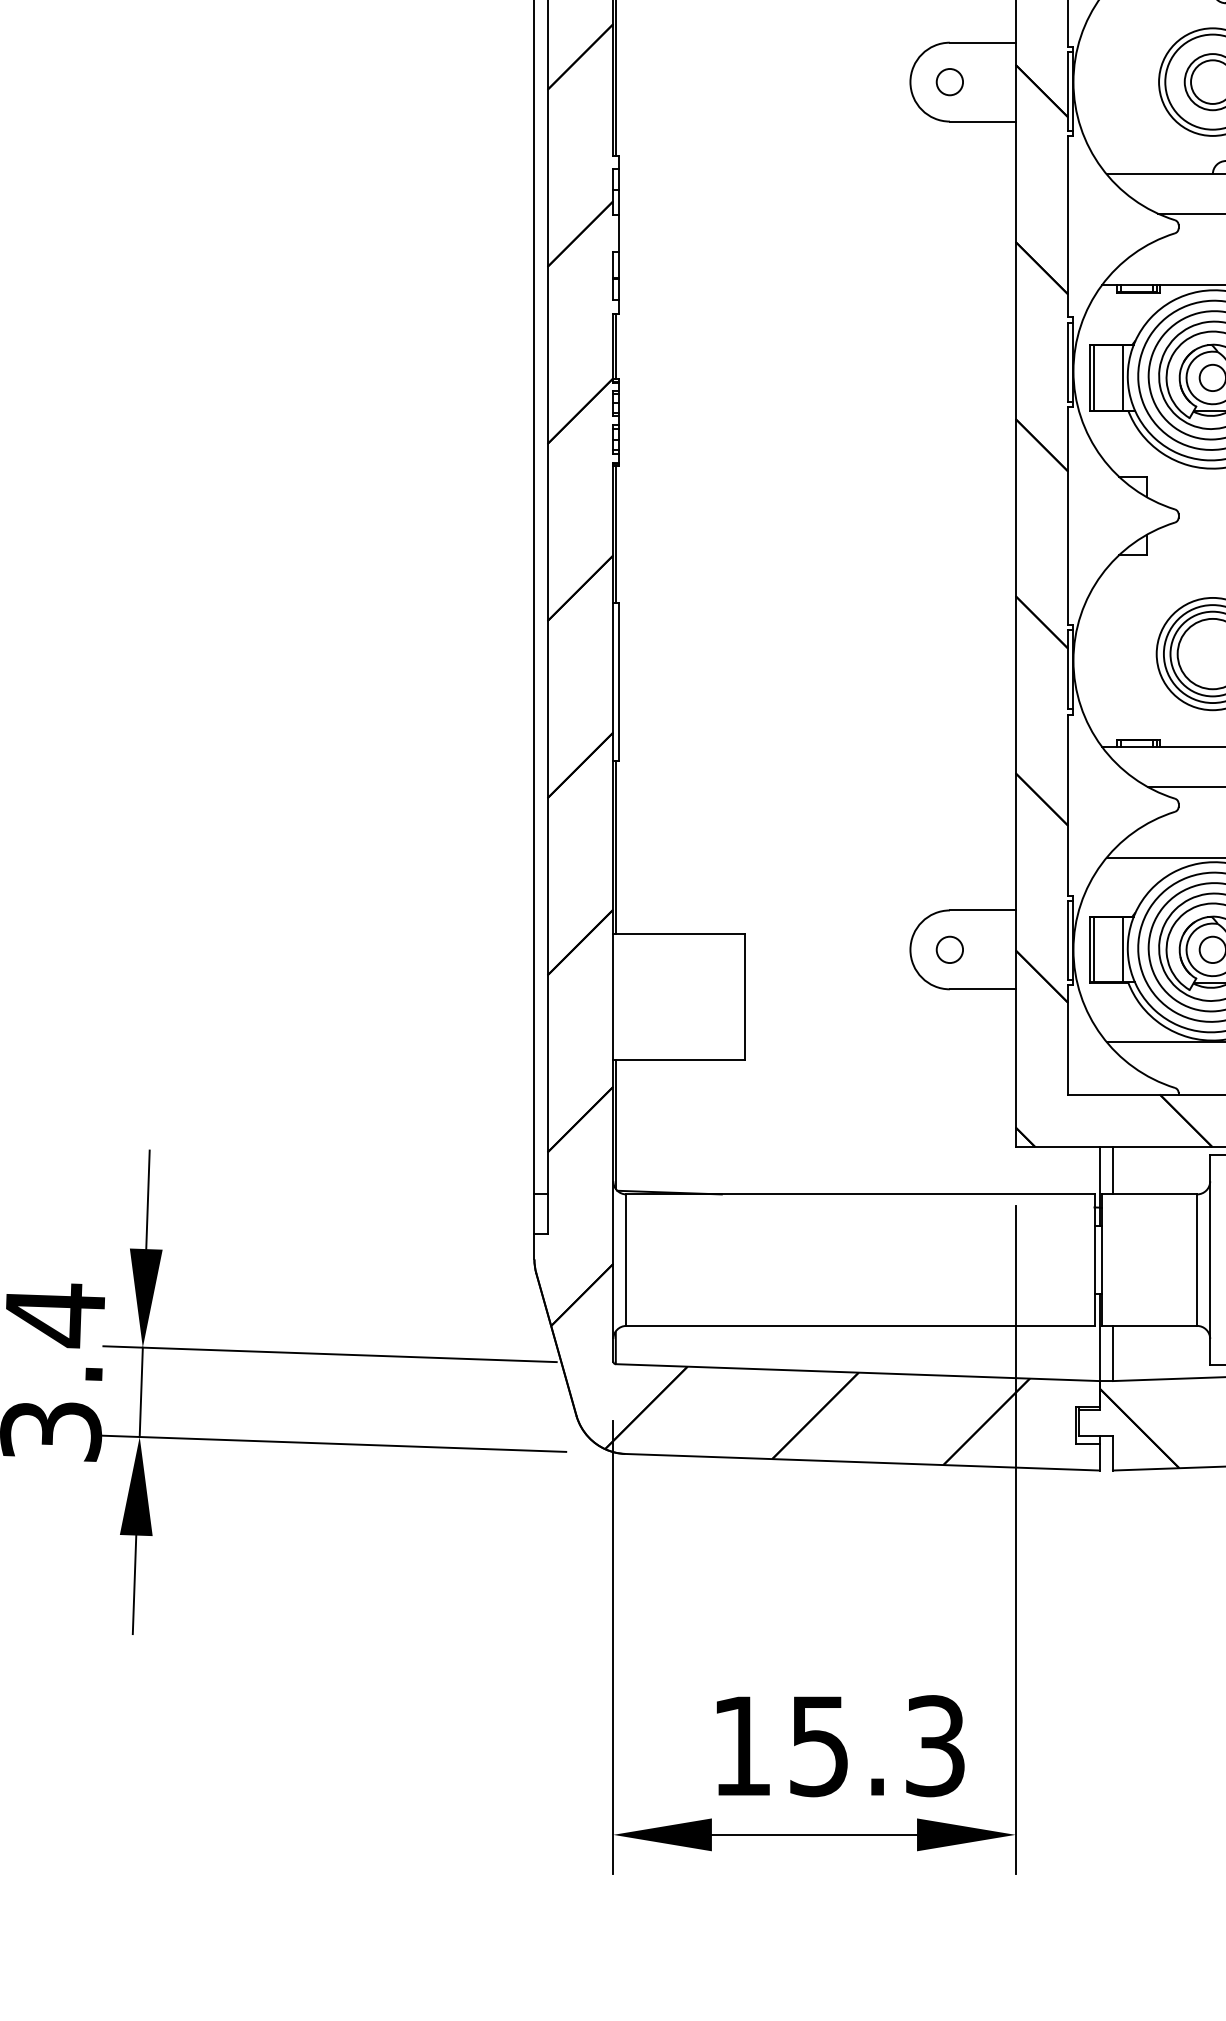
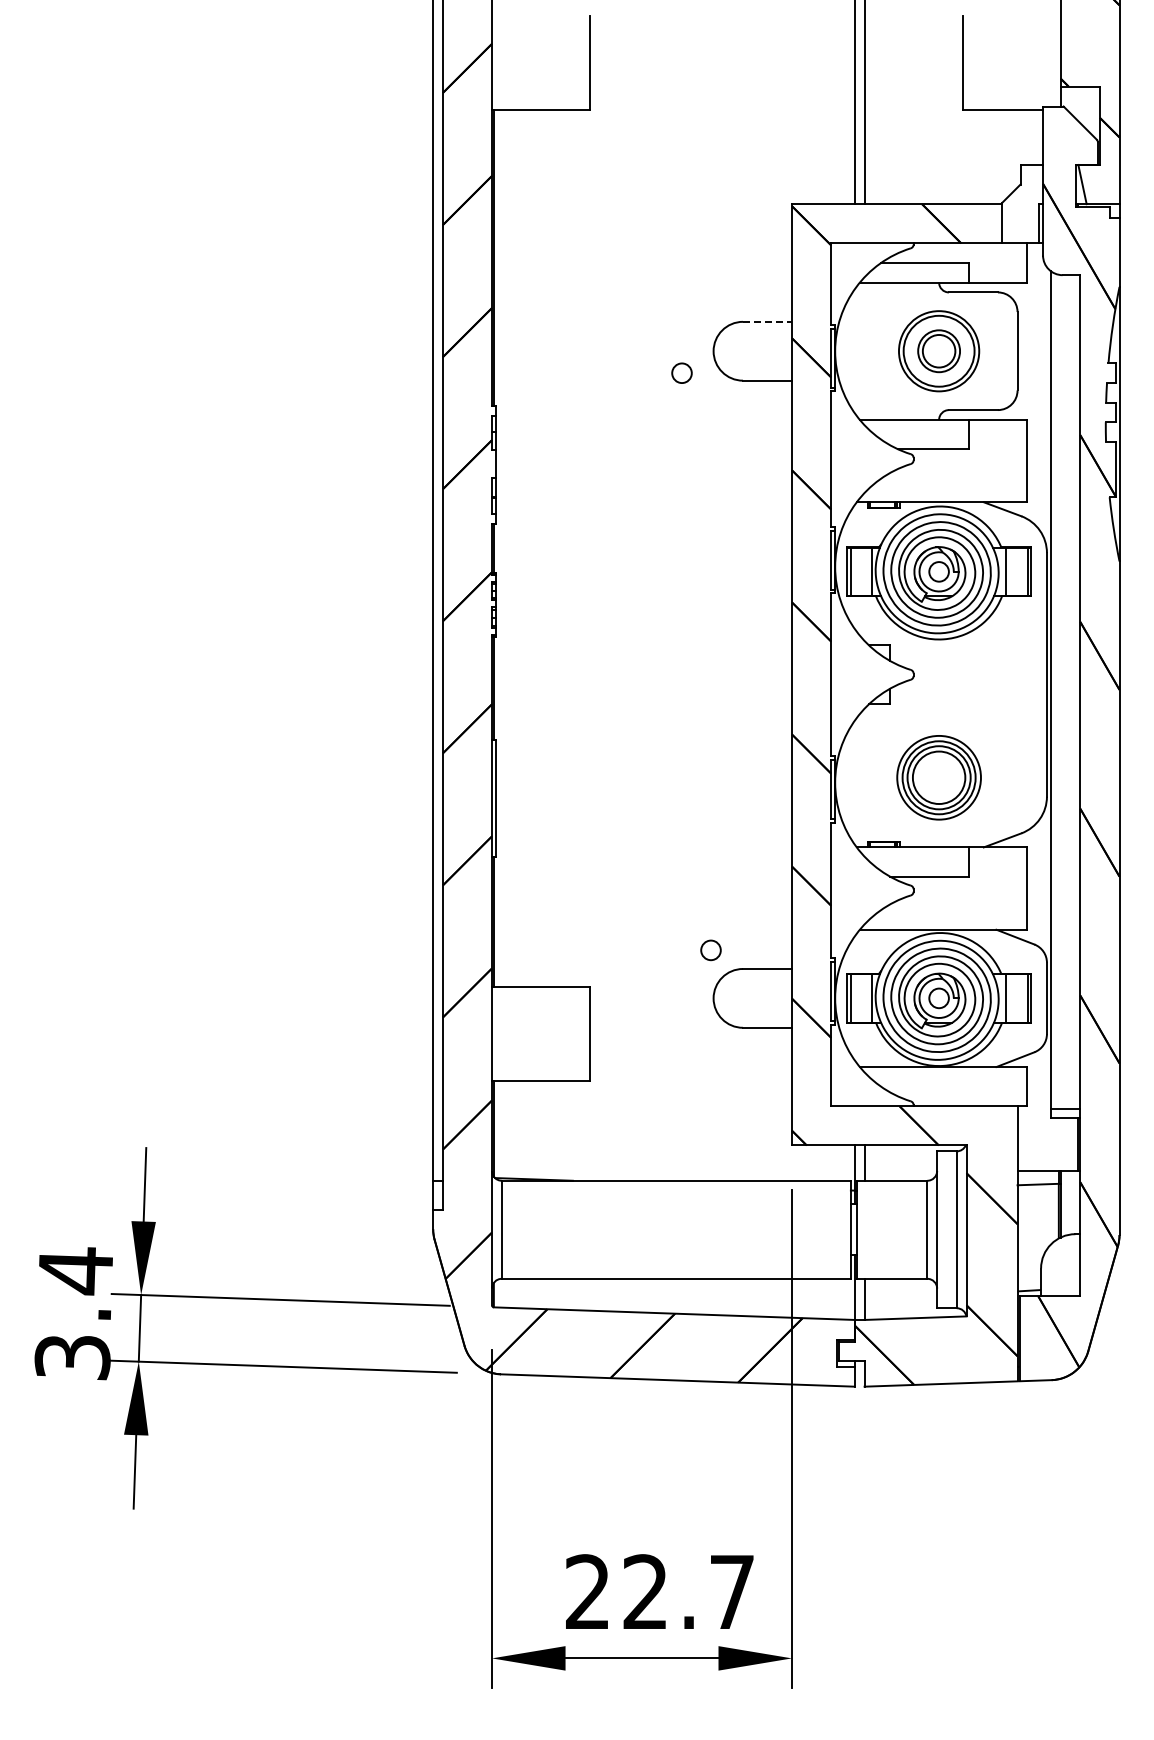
line: (982, 42) -> (767, 321), solid -> dashed
circle: (949, 81) -> (681, 372), moved
circle: (949, 950) -> (710, 950), moved
text: (837, 1746) -> (659, 1592), 15.3 -> 22.7

